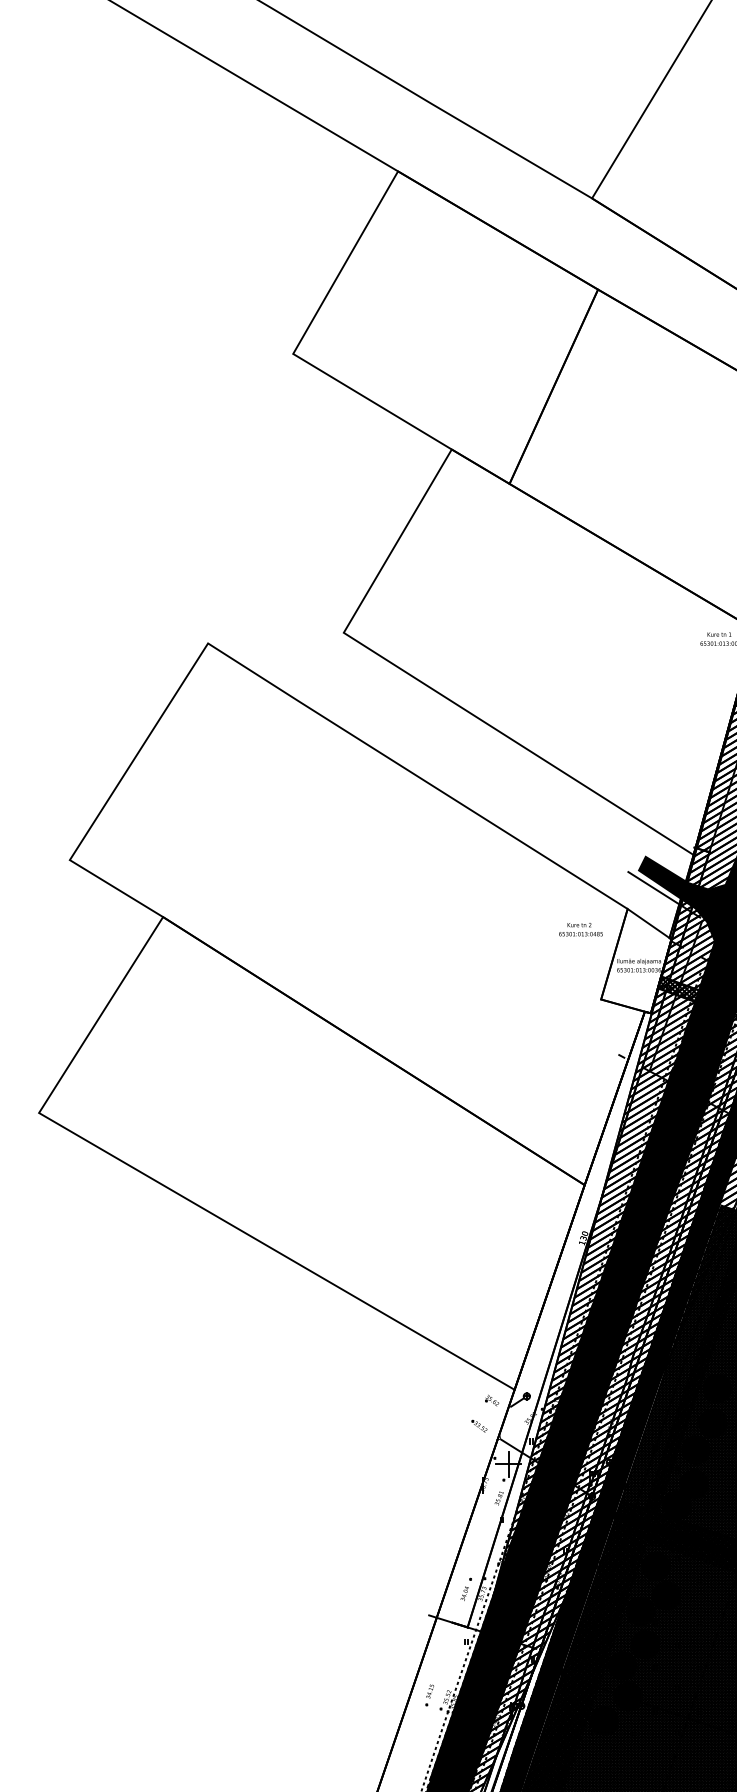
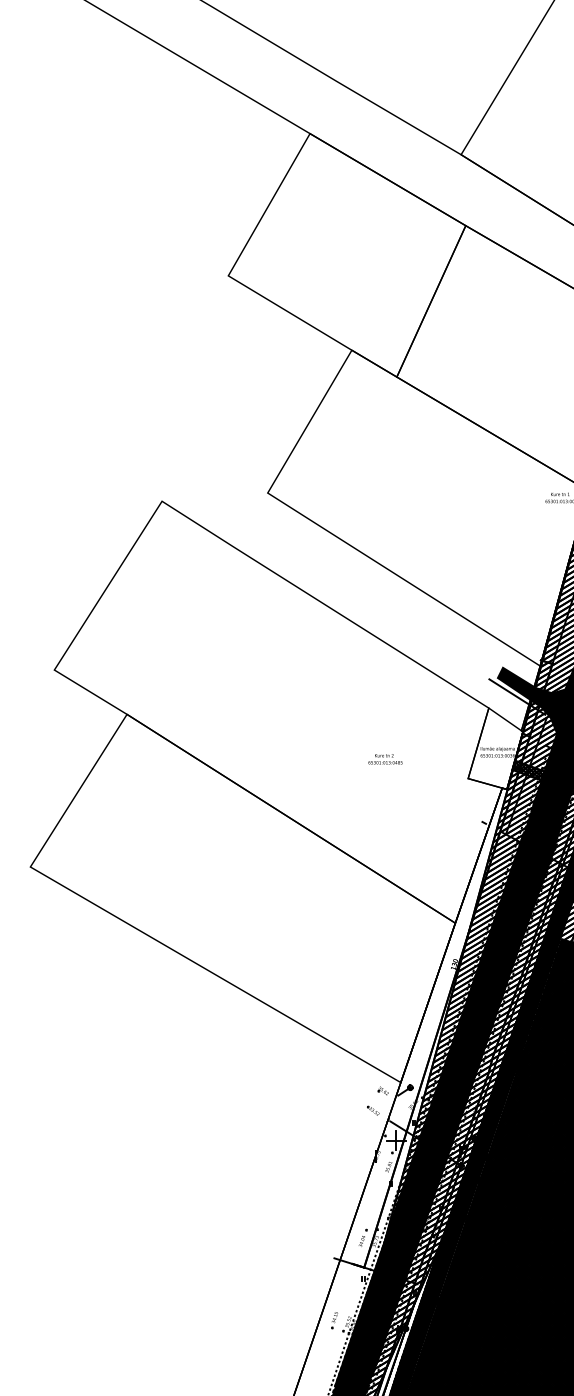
text: (580, 929) -> (385, 759), moved

